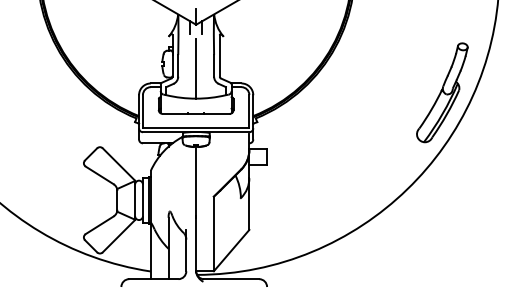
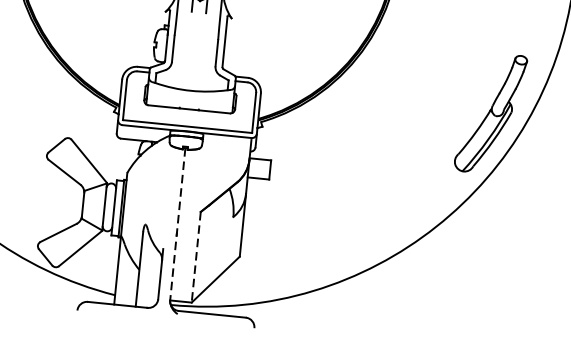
line: (196, 68) -> (195, 54), removed
line: (196, 209) -> (178, 225), solid -> dashed
line: (213, 234) -> (195, 257), solid -> dashed

